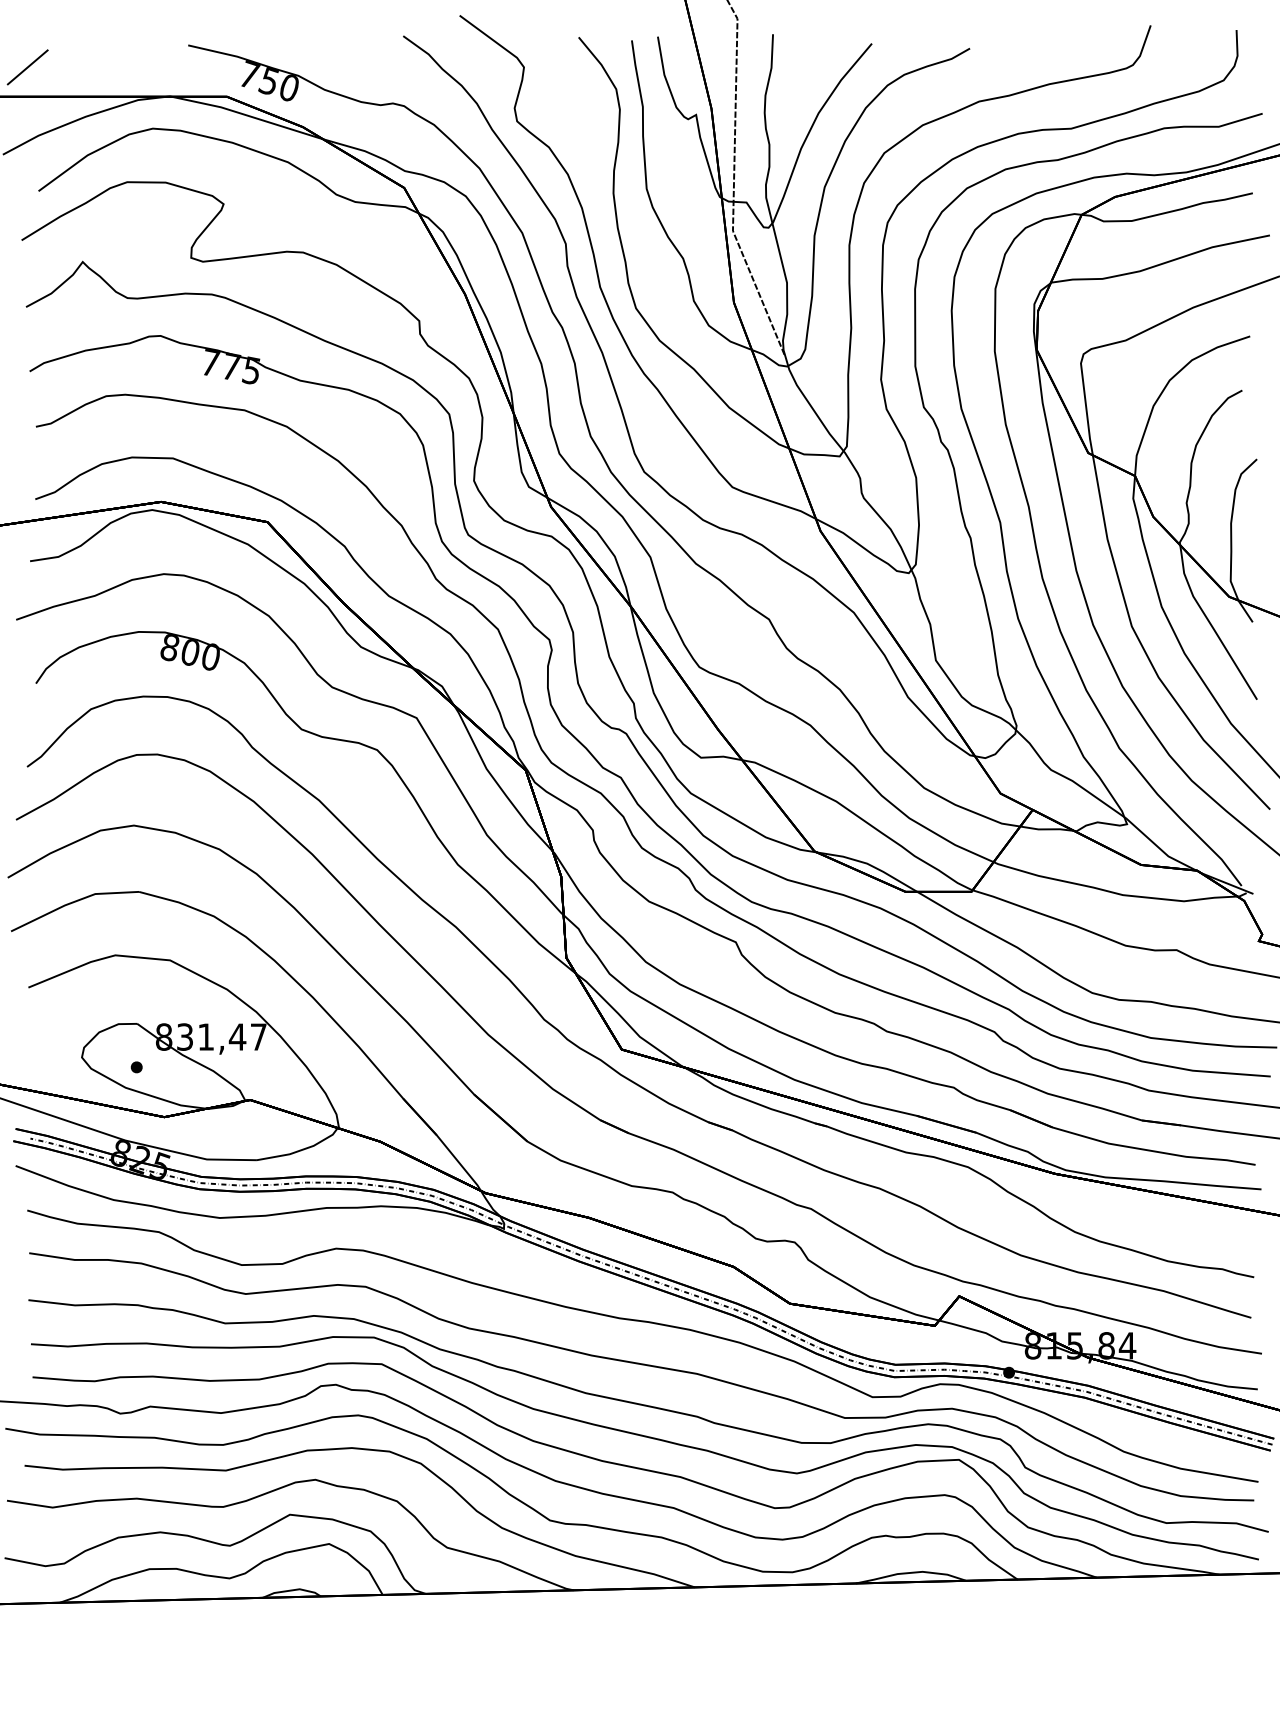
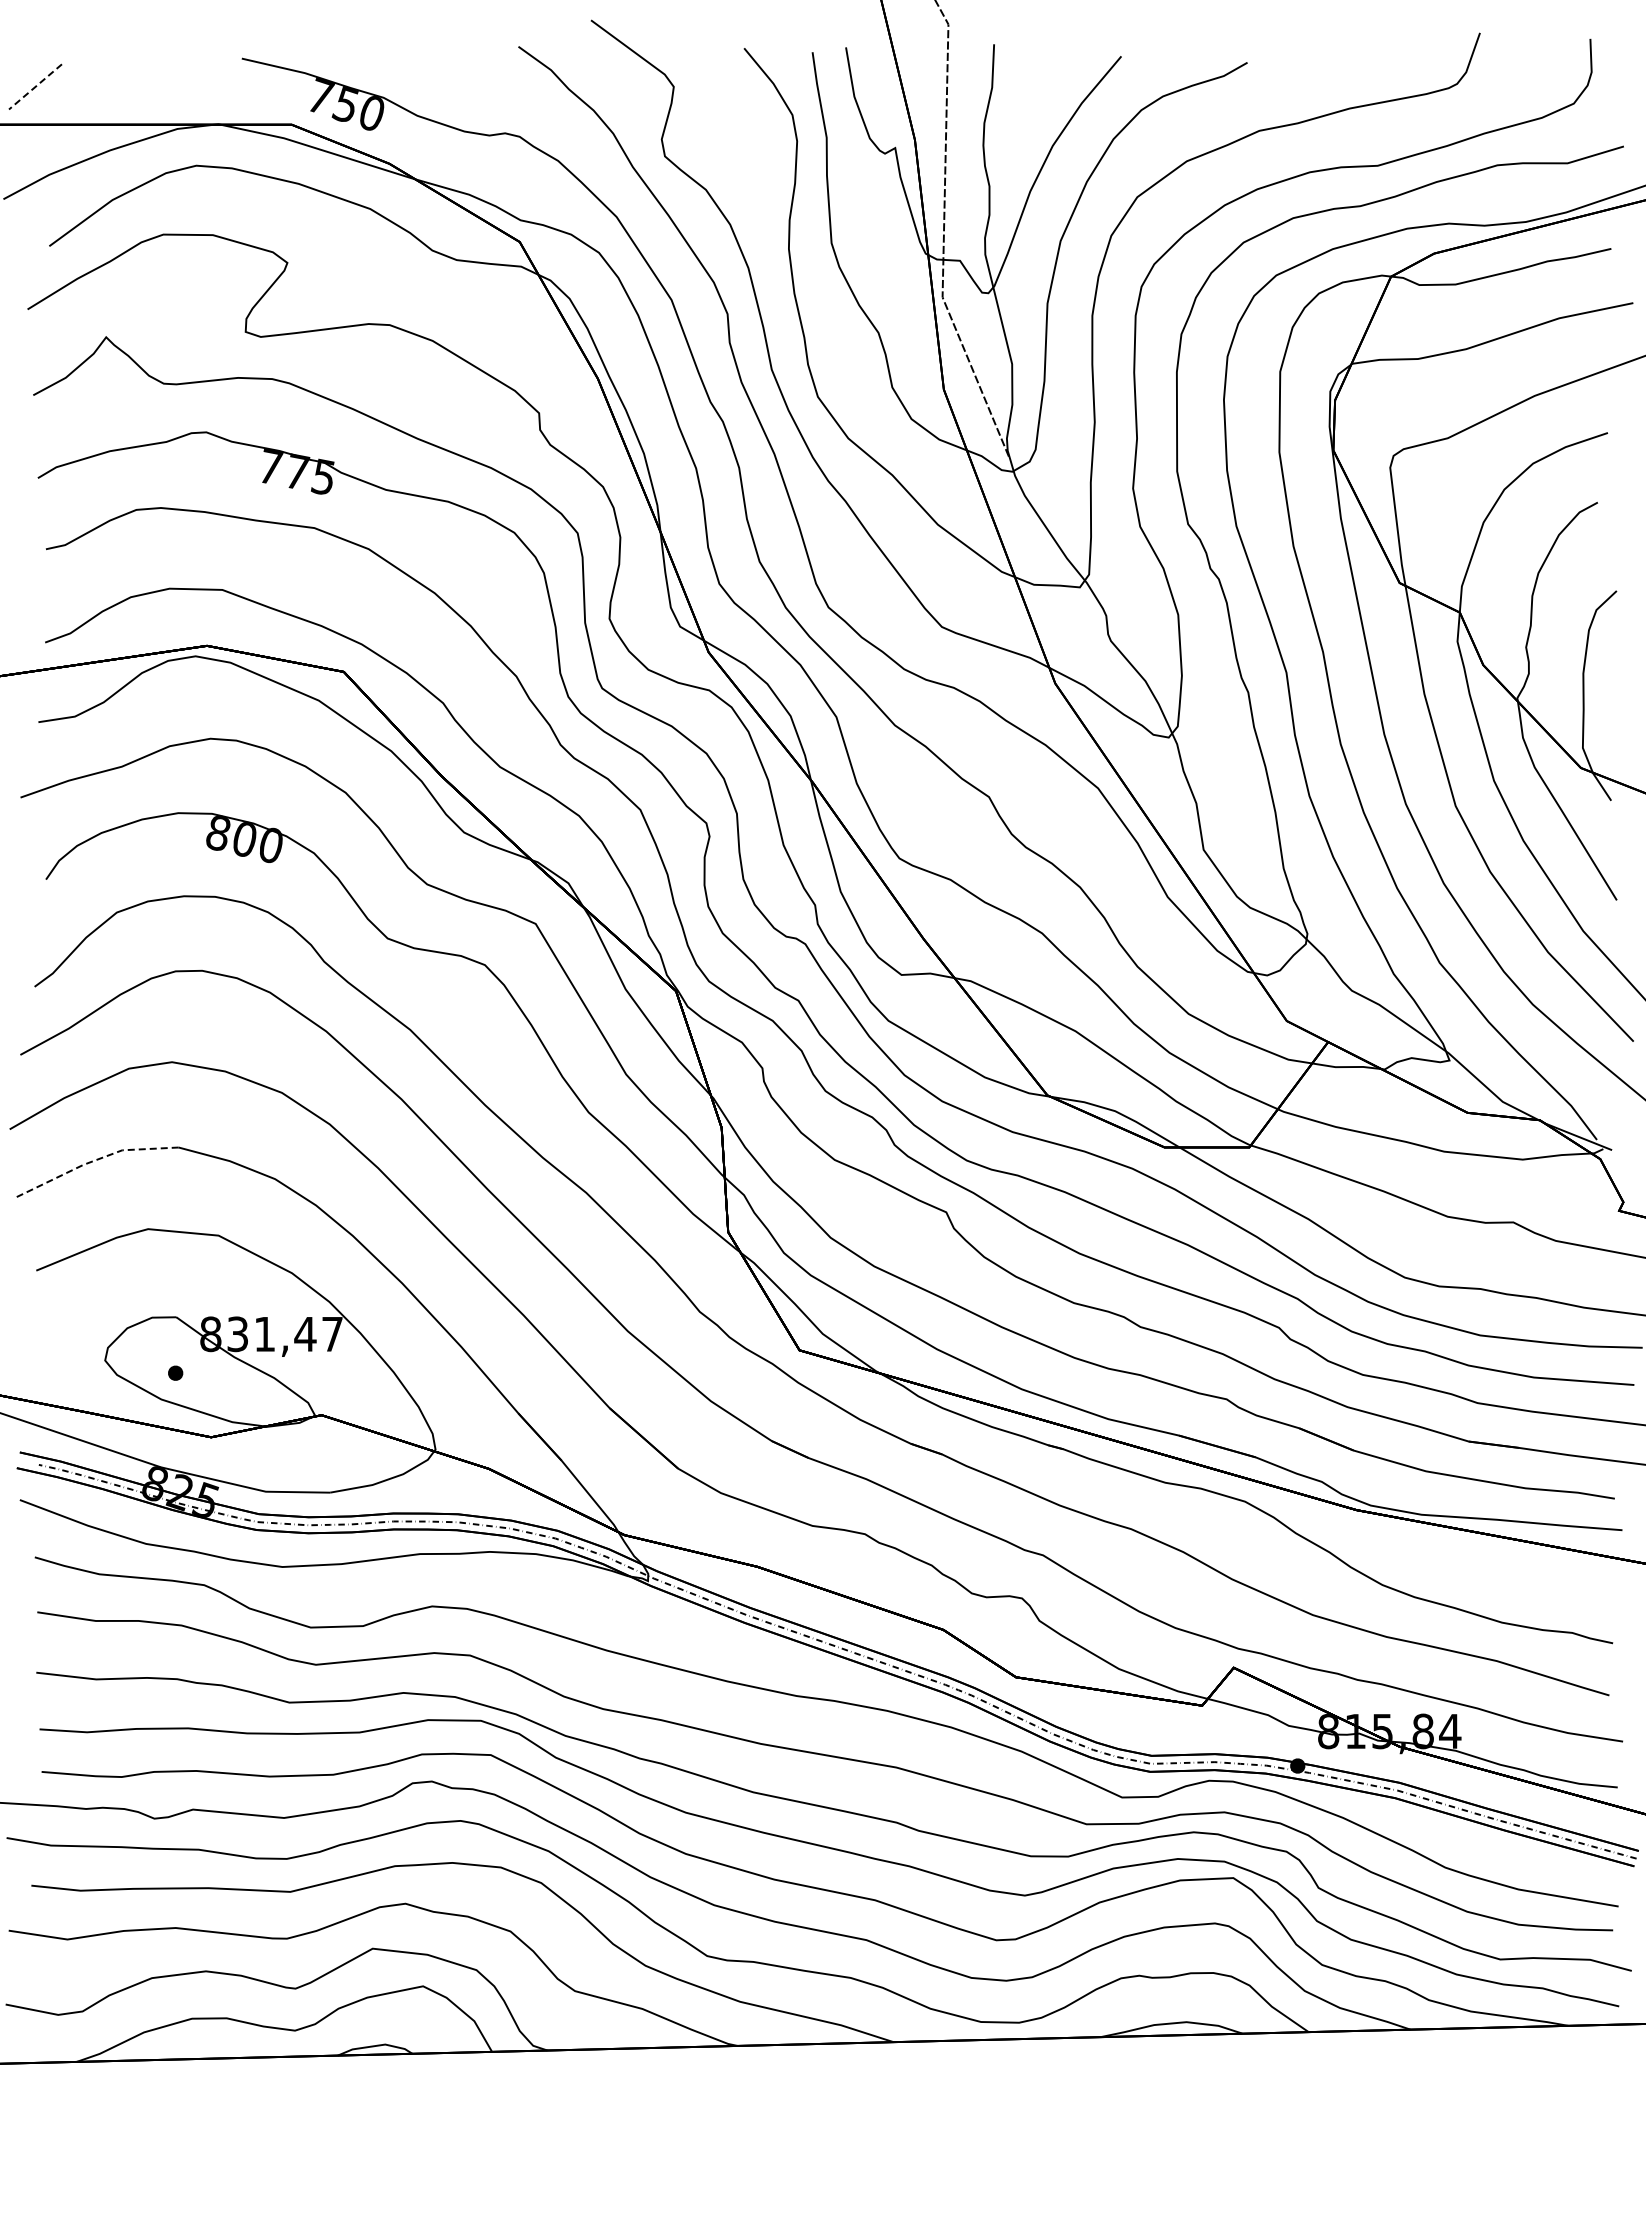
line: (27, 67) -> (35, 86), solid -> dashed
line: (72, 902) -> (93, 1161), solid -> dashed

